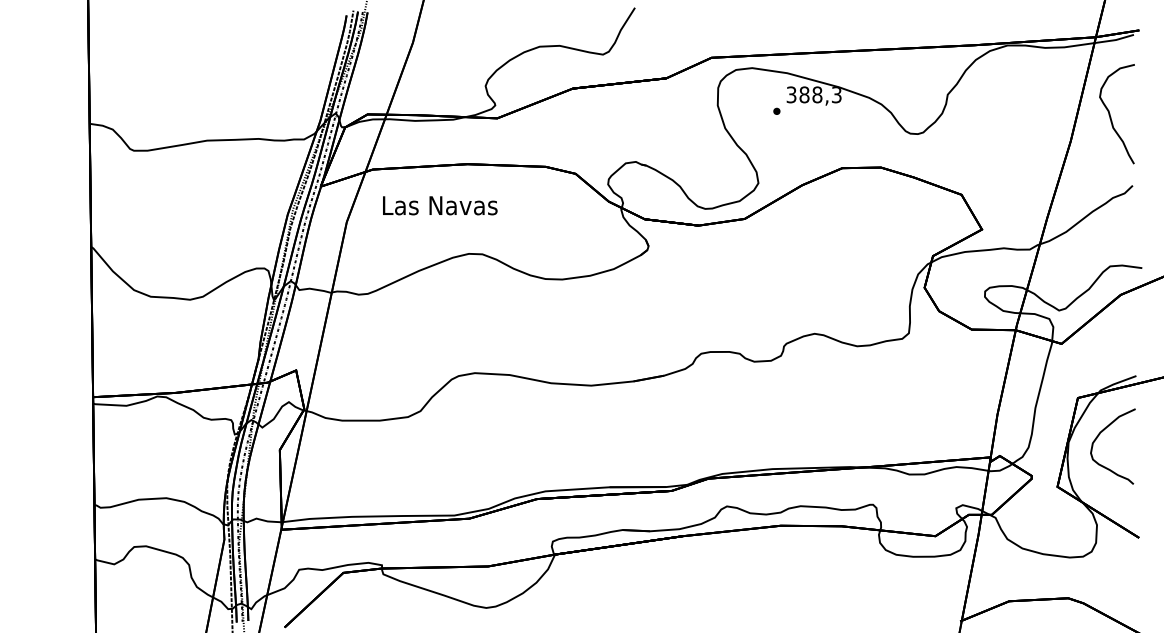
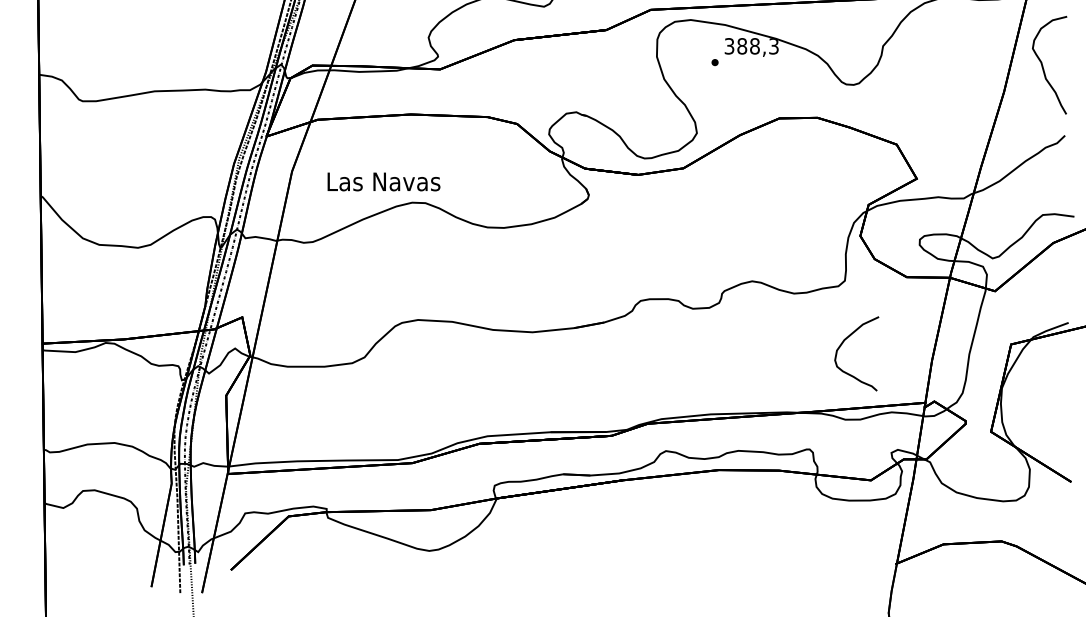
text: (440, 205) -> (384, 181), moved
curve: (1098, 437) -> (842, 344), moved

